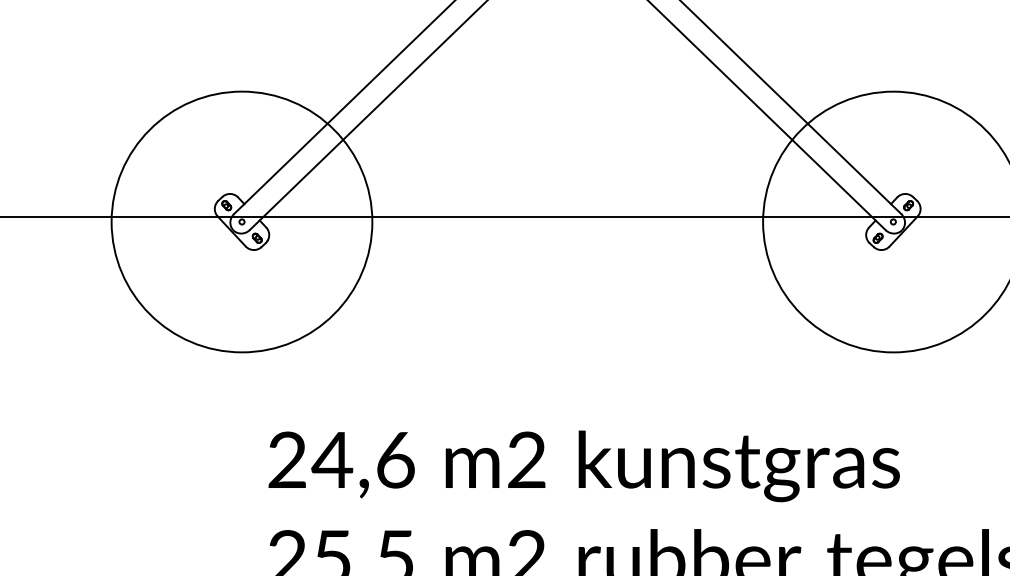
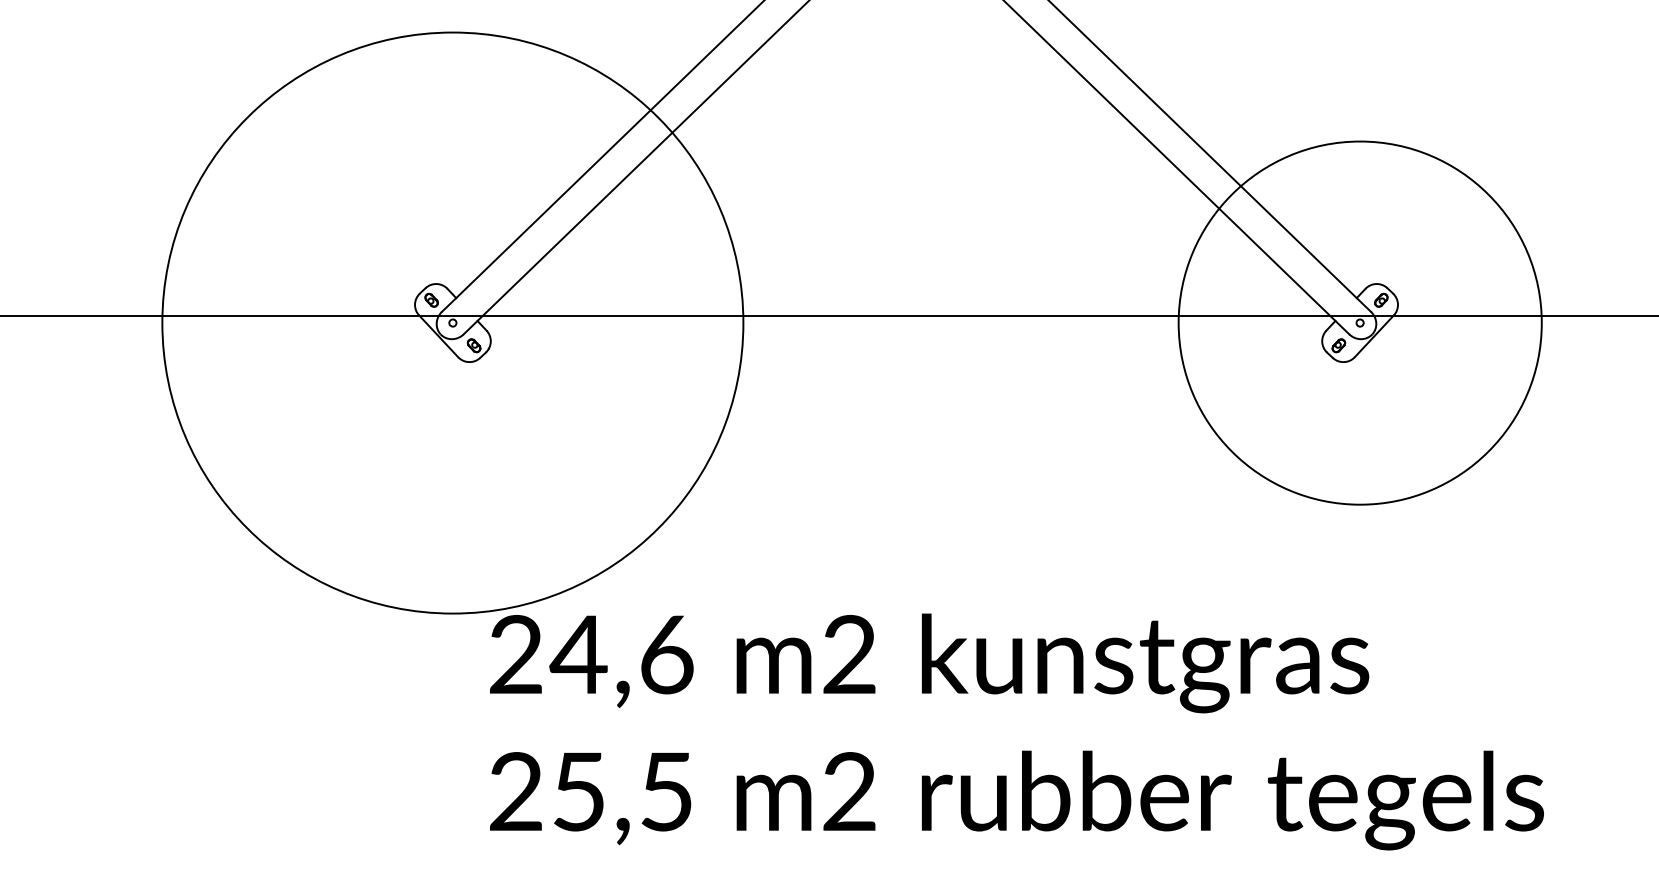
circle: (241, 221) -> (452, 322), size x1.6

